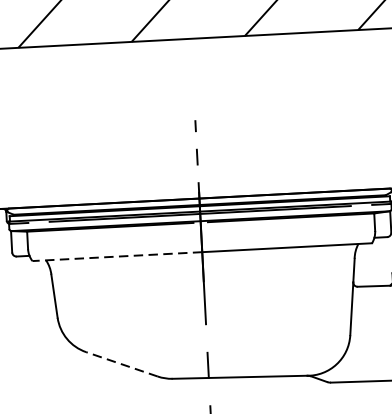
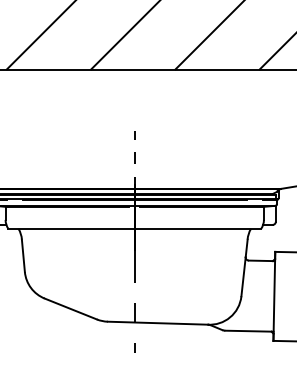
line: (117, 256) -> (71, 228), dashed -> solid
line: (121, 363) -> (70, 308), dashed -> solid

